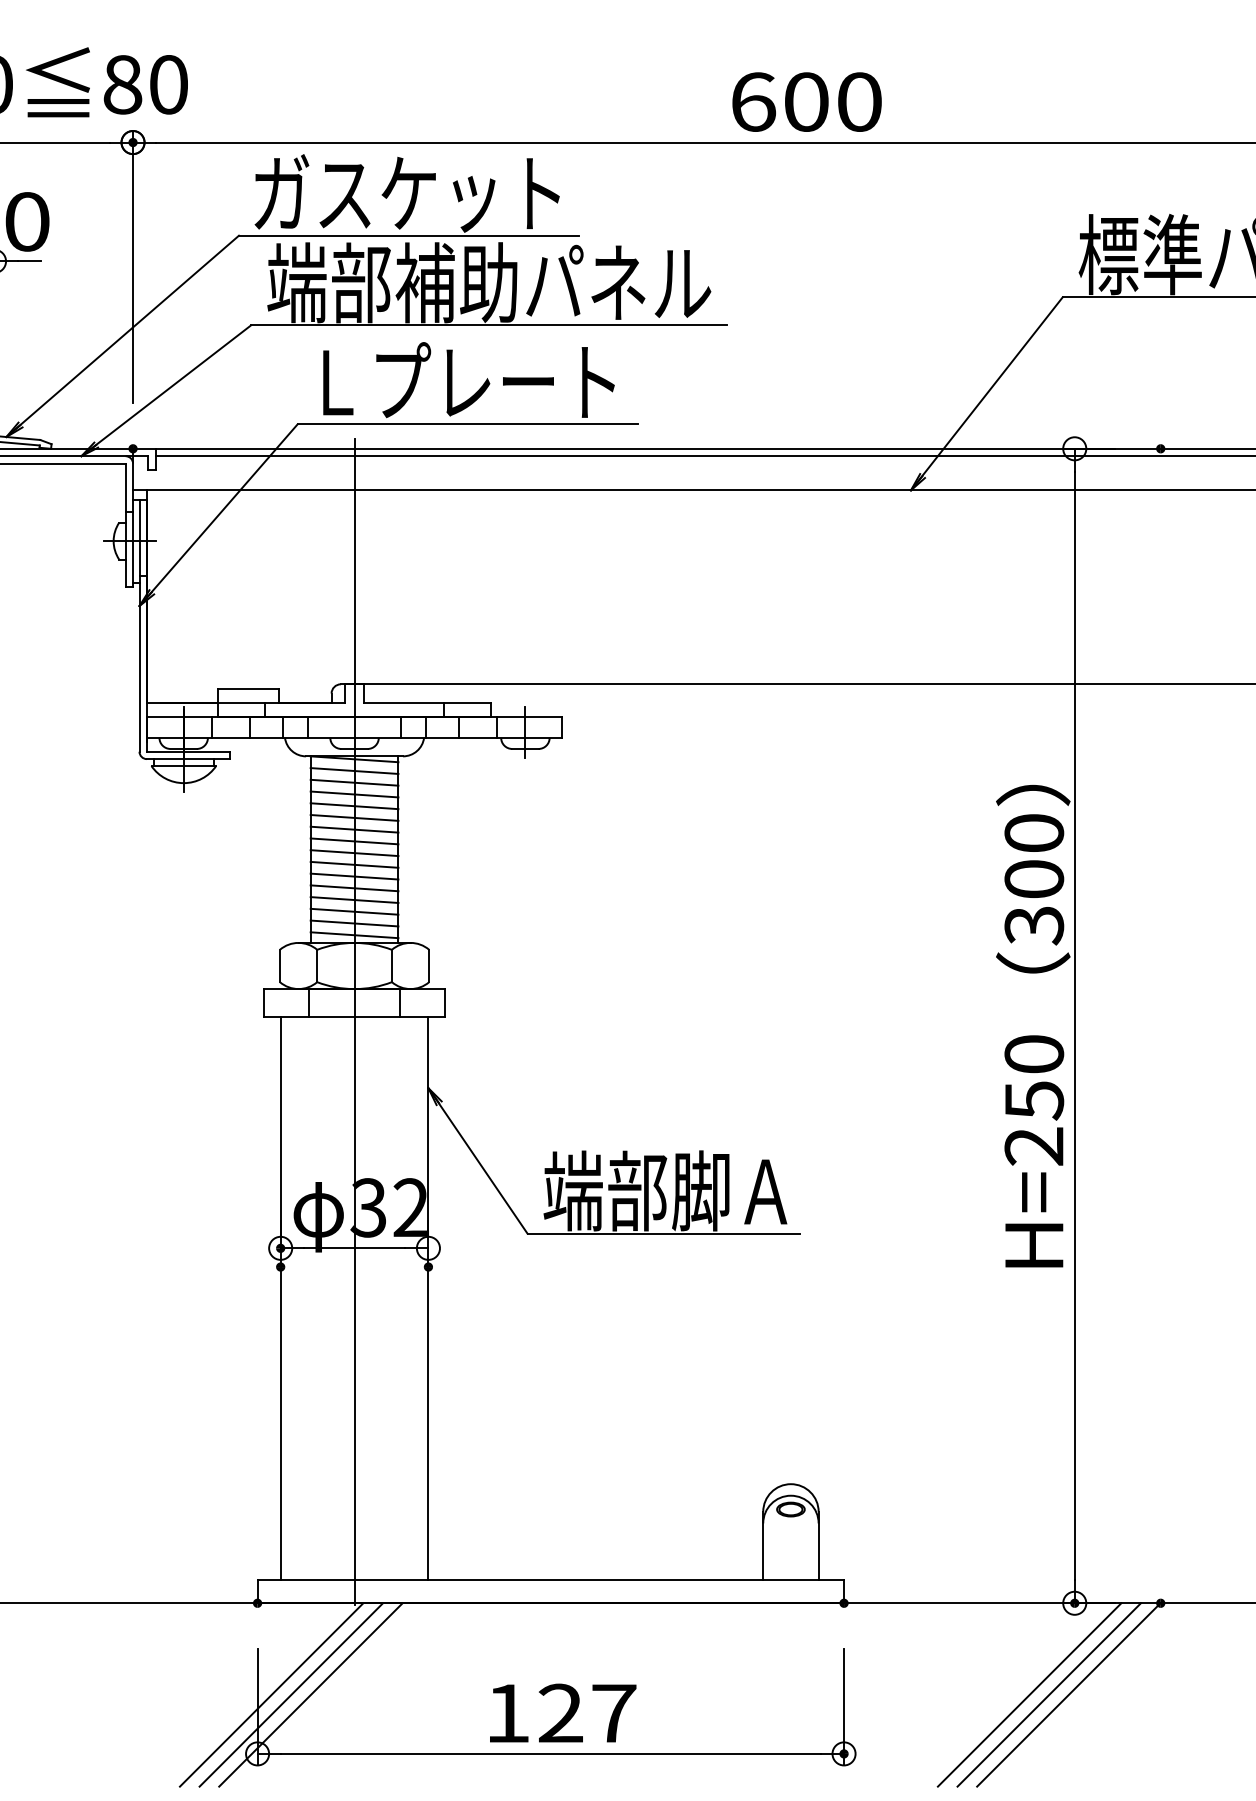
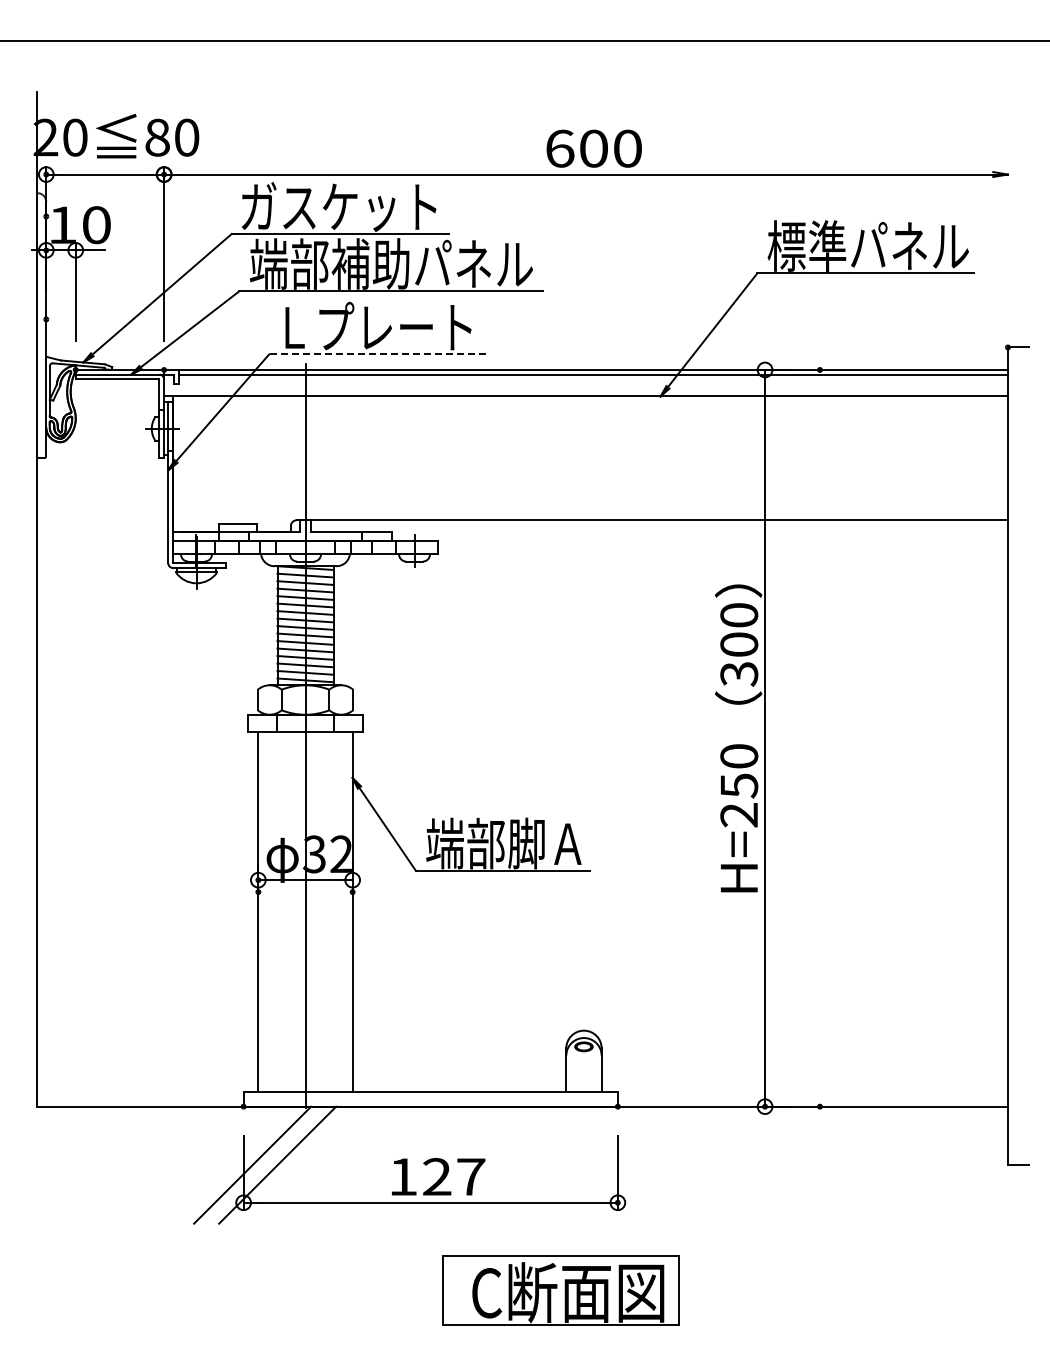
line: (467, 424) -> (377, 354), solid -> dashed
line: (290, 1693) -> (264, 1164), removed
line: (1028, 1693) -> (735, 1164), removed
line: (1048, 1693) -> (748, 1164), removed
line: (1067, 1693) -> (760, 1164), removed

